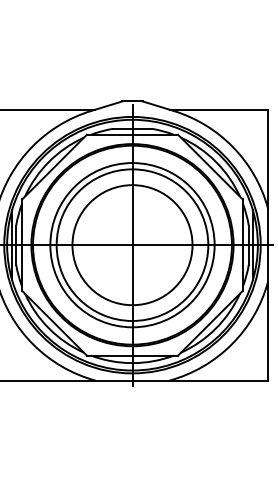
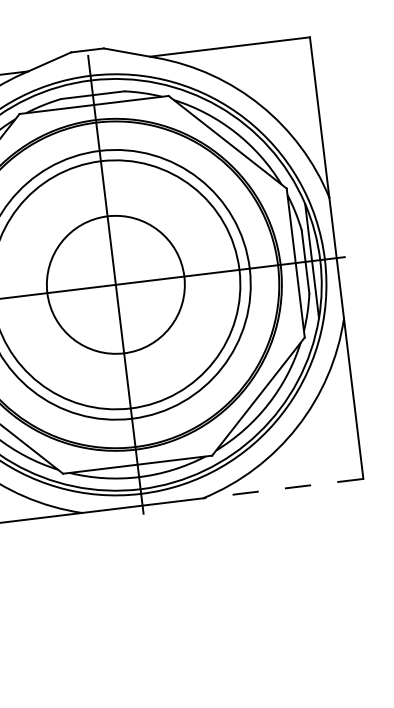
circle: (132, 245) -> (115, 285), size x0.7
line: (218, 380) -> (282, 488), solid -> dashed

